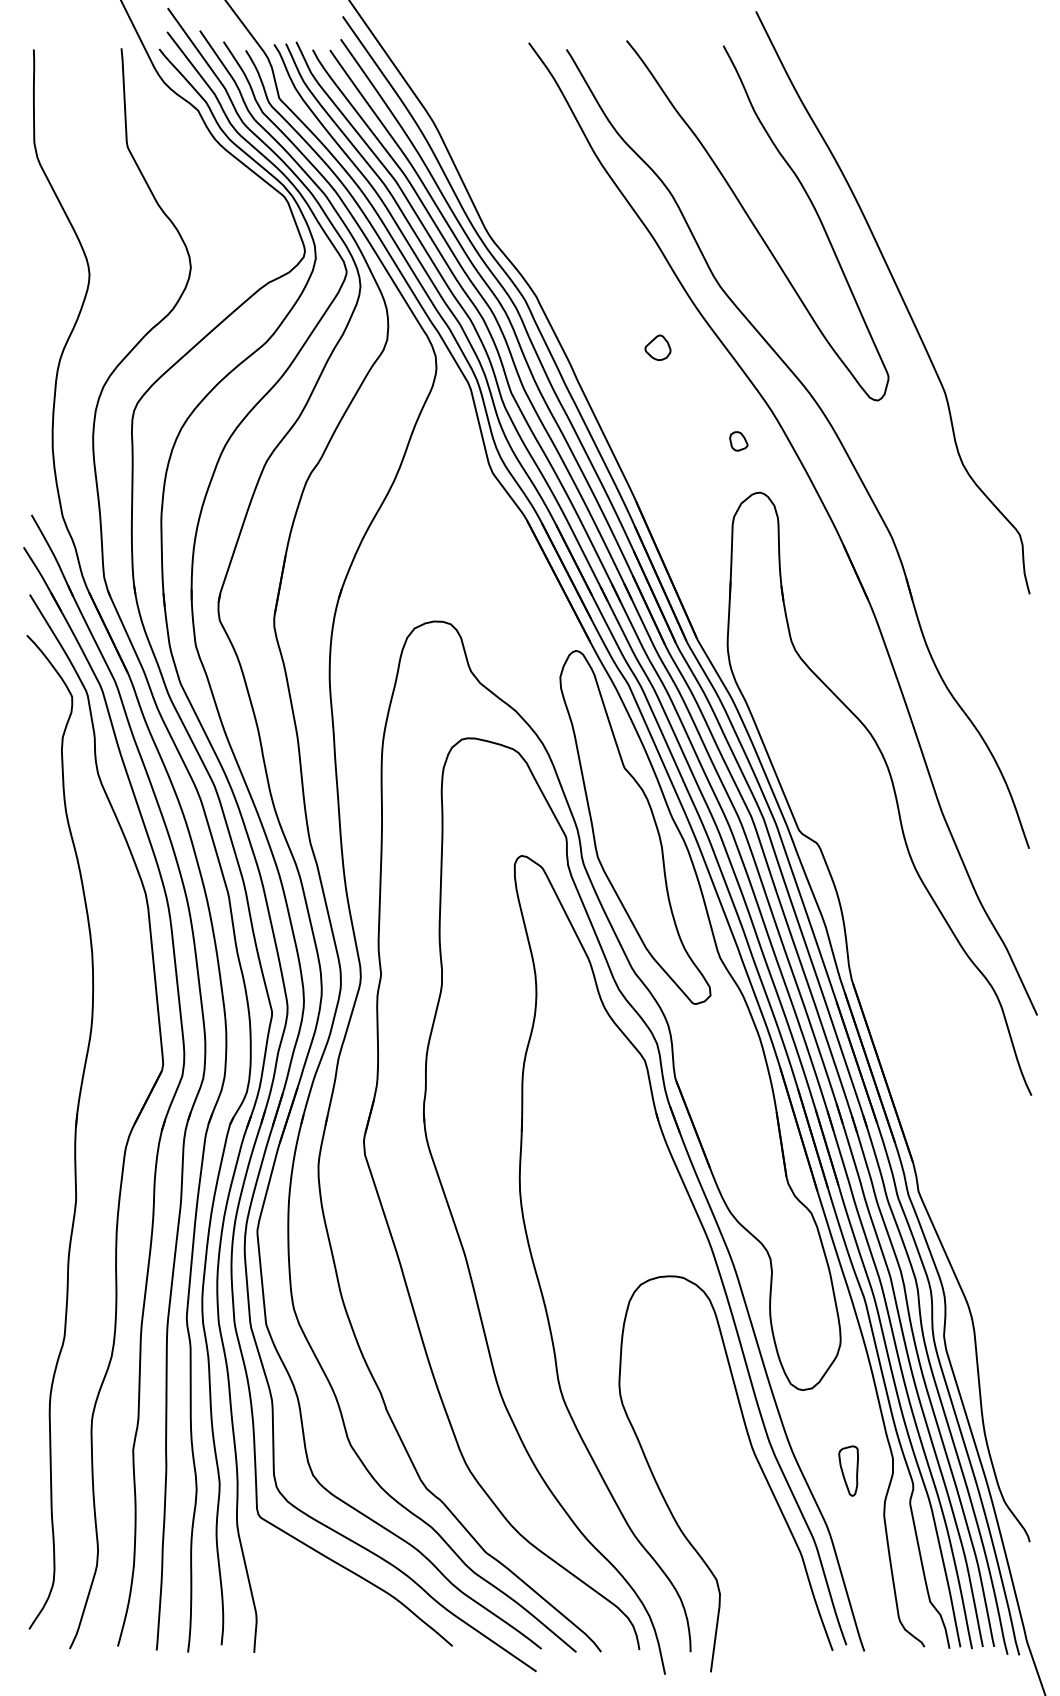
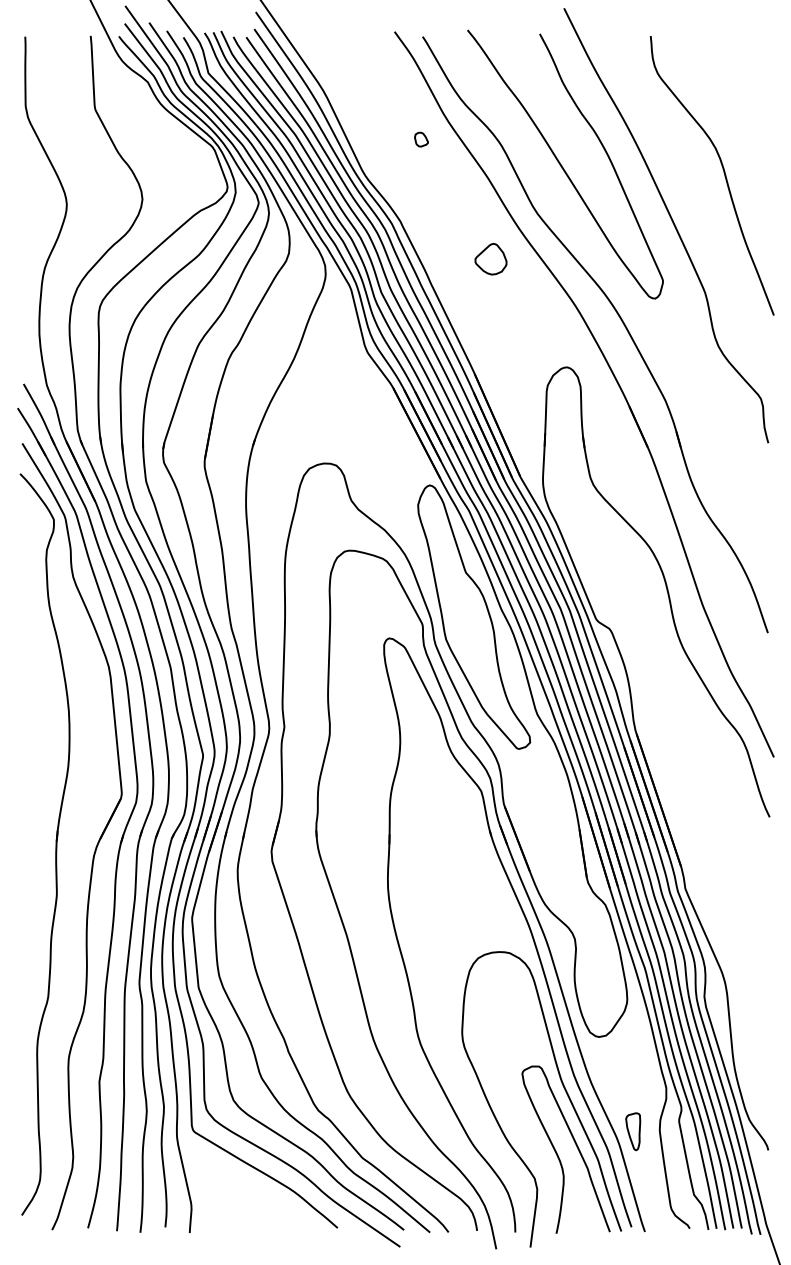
curve: (969, 230) -> (723, 171), added
part: (657, 347) -> (490, 259), size x1.67
part: (738, 441) -> (421, 139), moved
part: (848, 1470) -> (633, 1131), moved
curve: (747, 1546) -> (557, 1153), added

